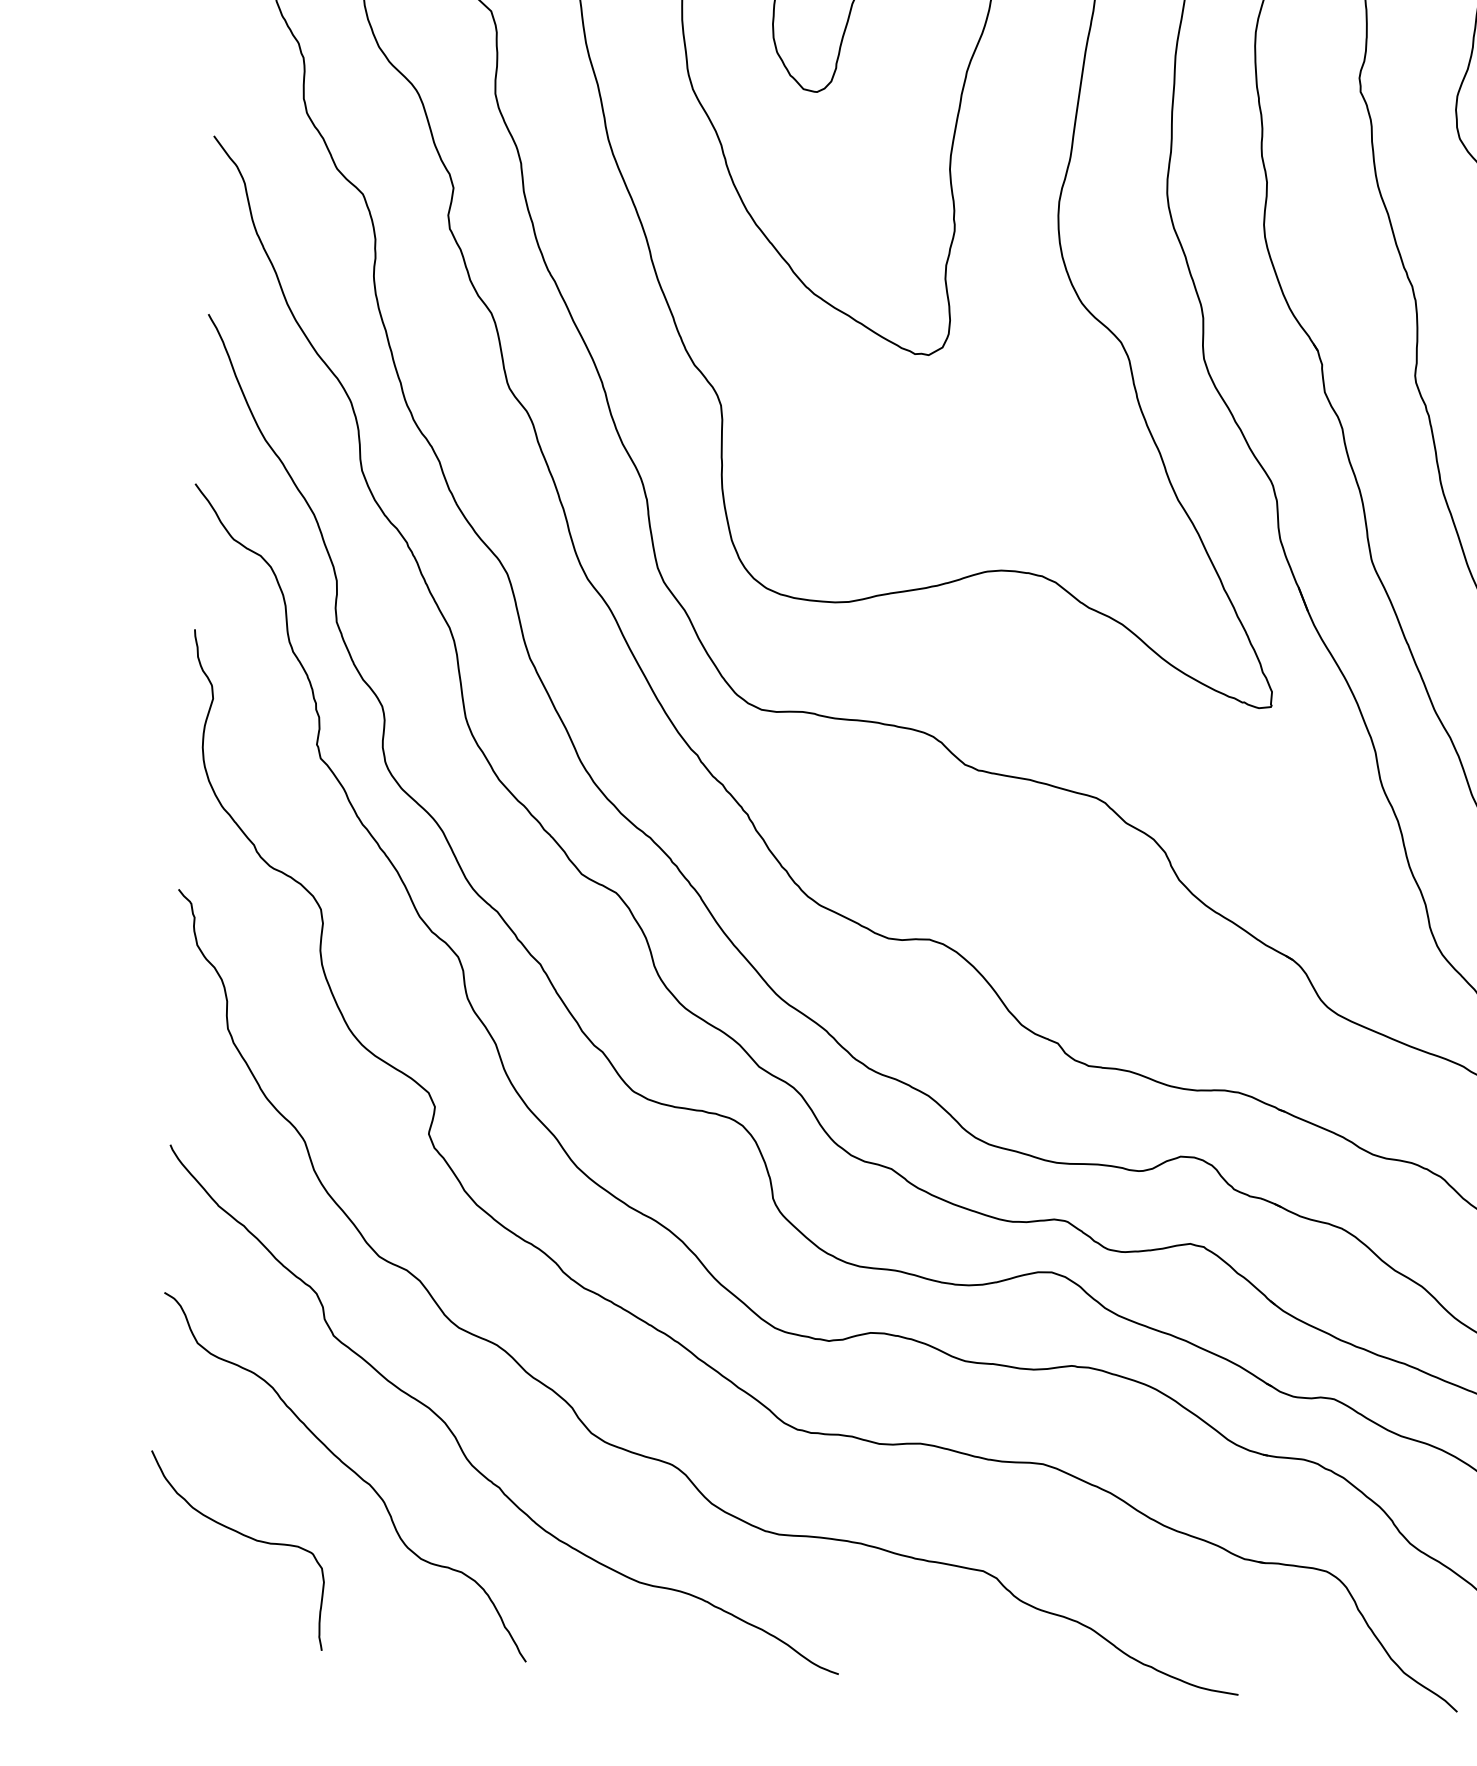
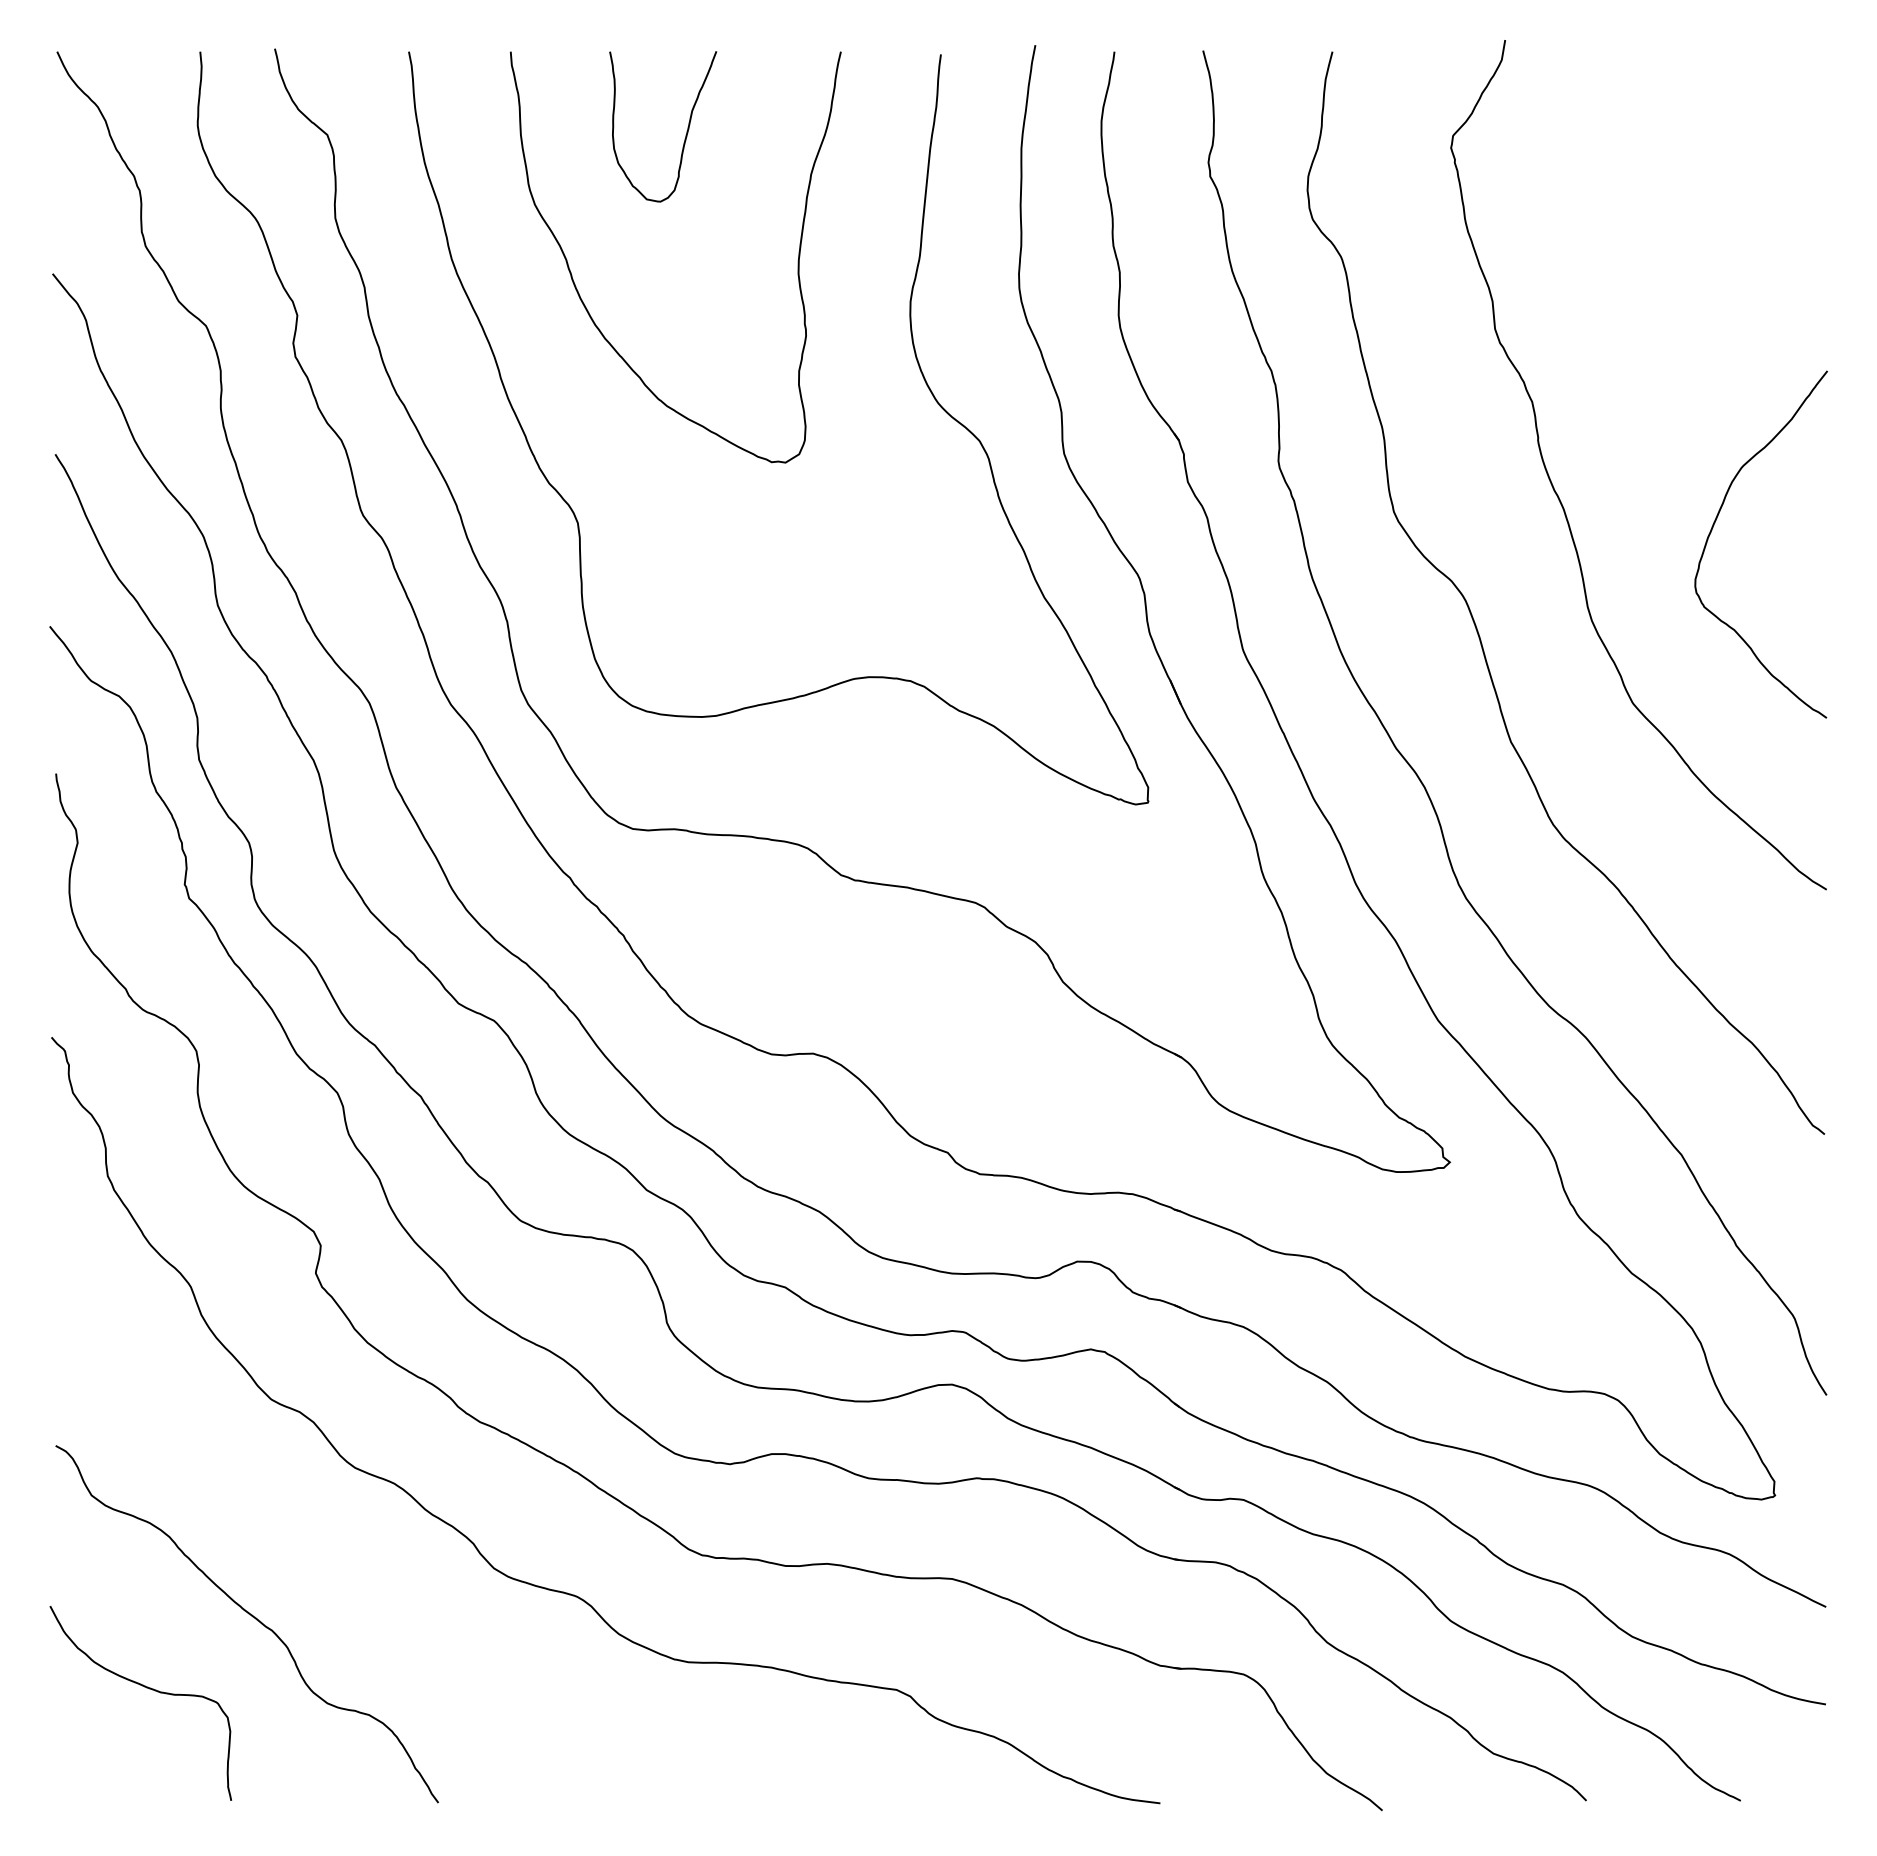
curve: (456, 1437) -> (357, 1578), removed

